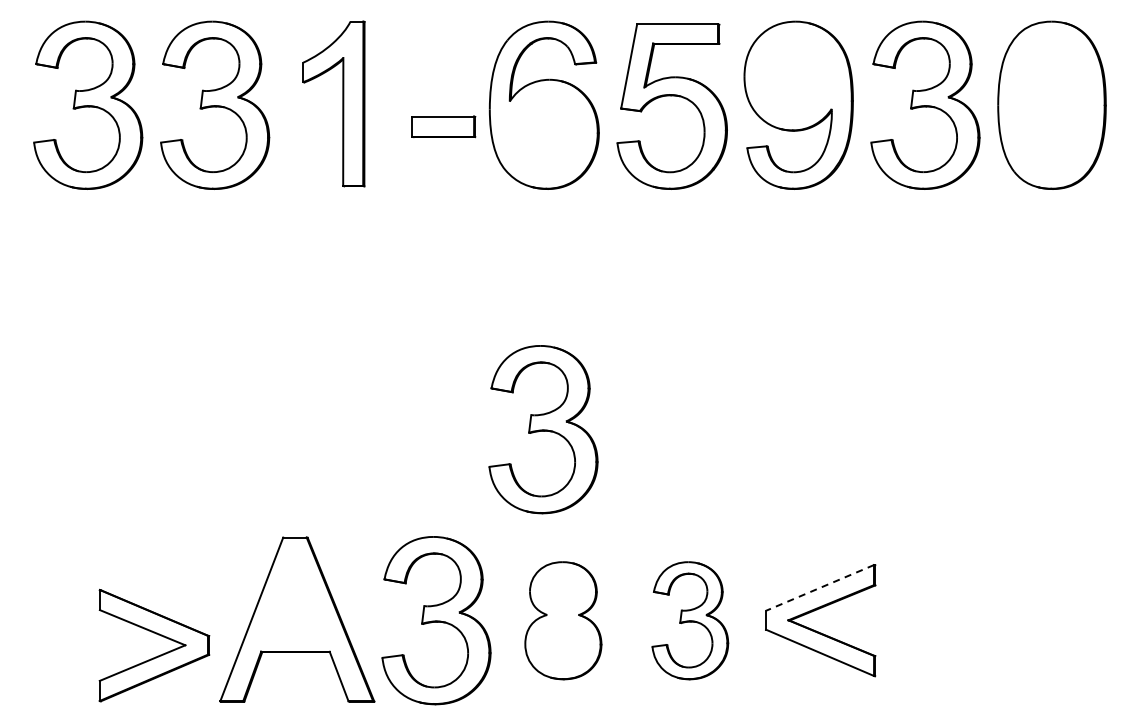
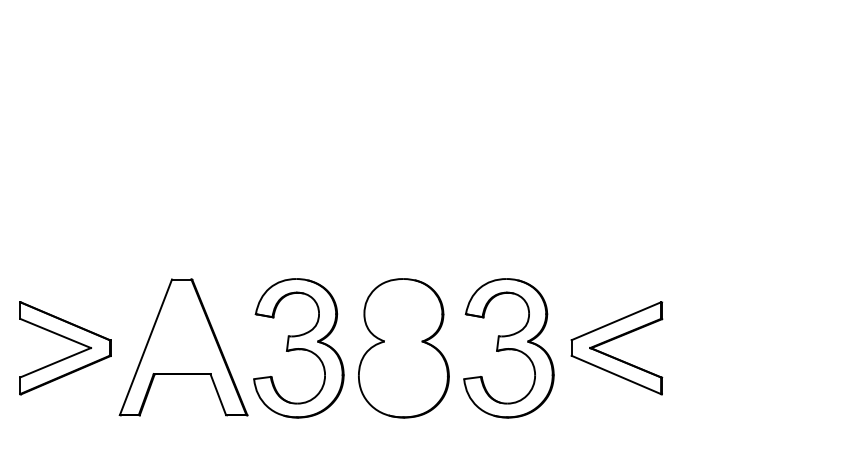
part: (543, 429) -> (387, 190), removed
line: (820, 587) -> (616, 320), dashed -> solid
part: (563, 620) -> (404, 348), size x1.43
part: (690, 620) -> (509, 348), size x1.43
part: (157, 655) -> (67, 356), moved

